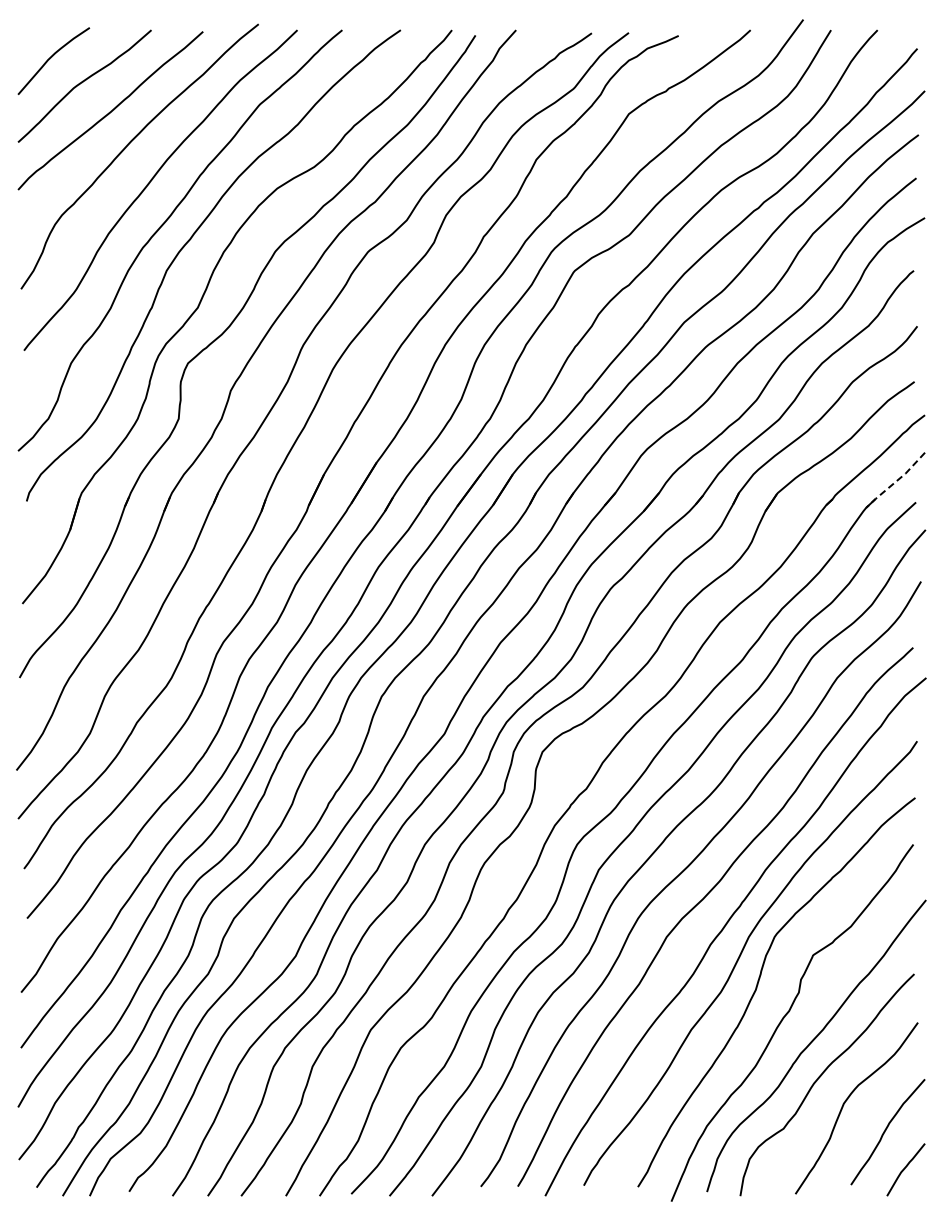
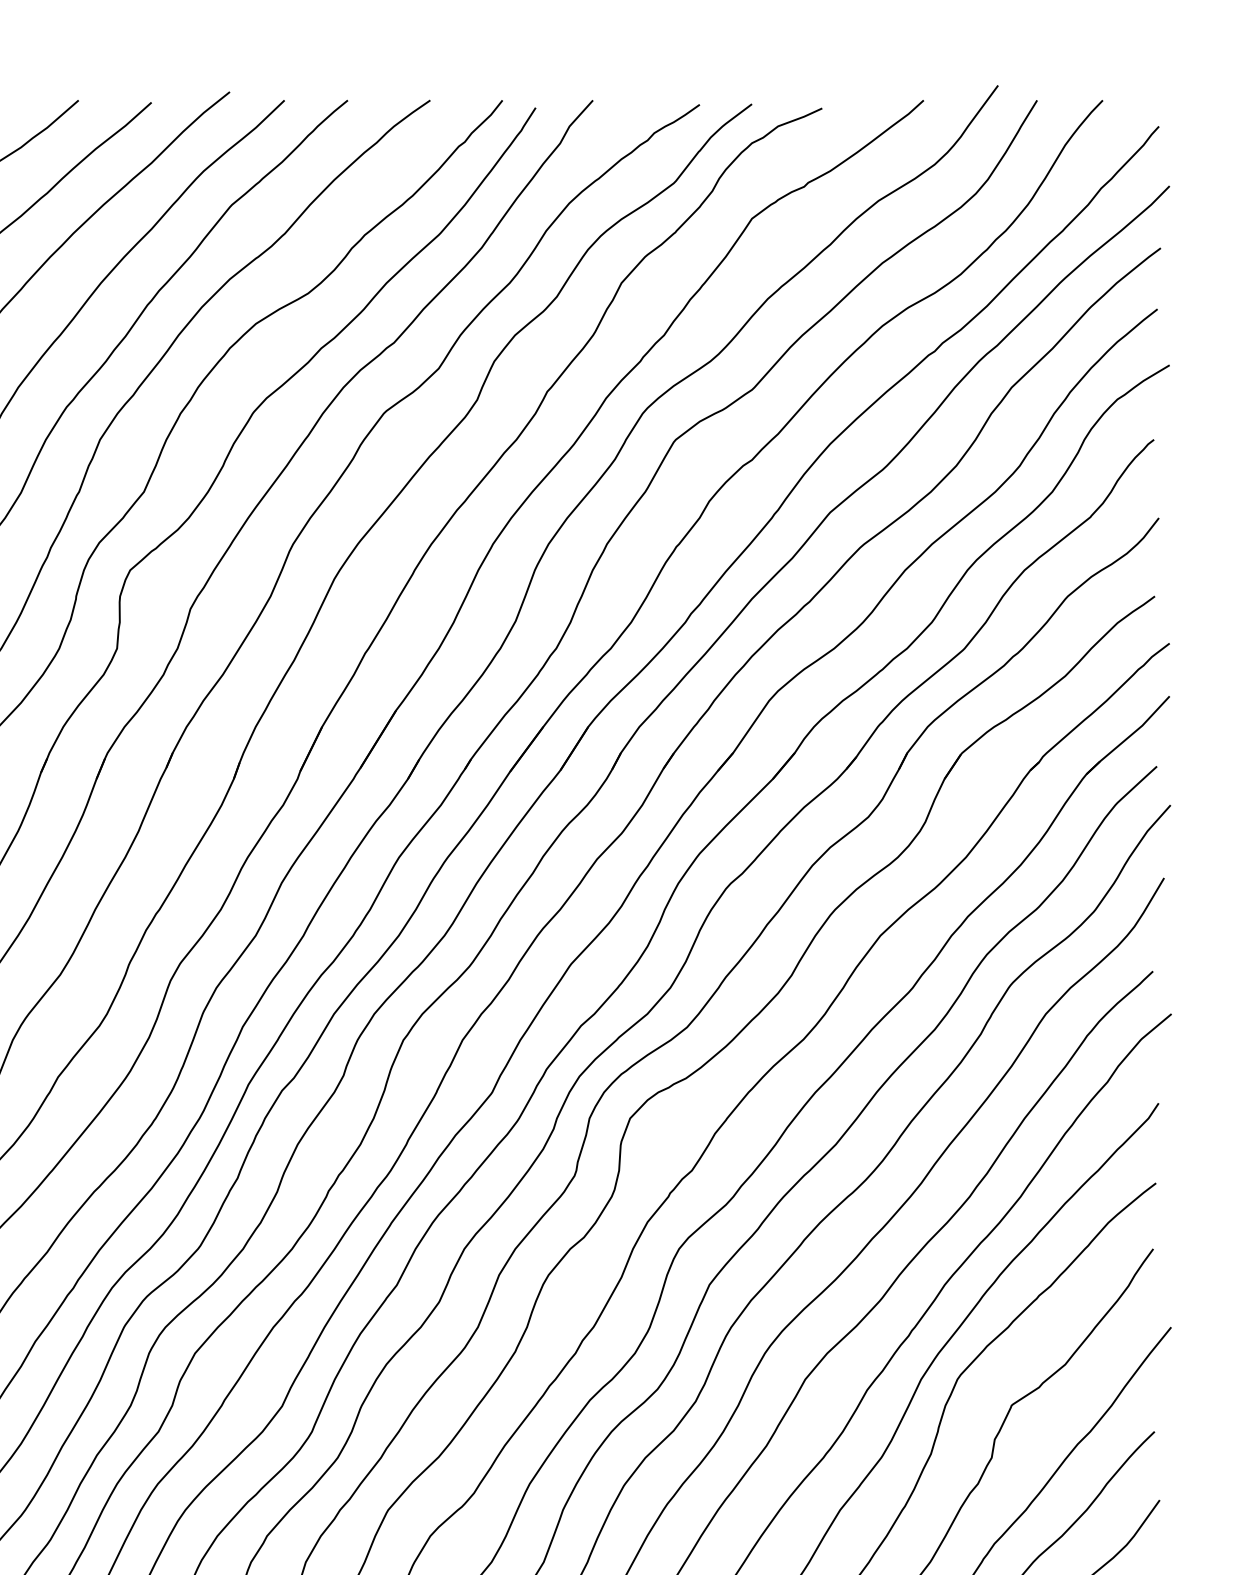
line: (895, 481) -> (1128, 736), dashed -> solid

